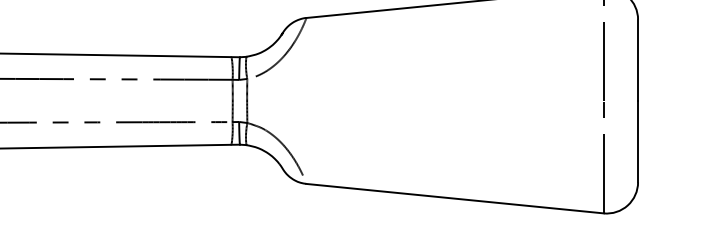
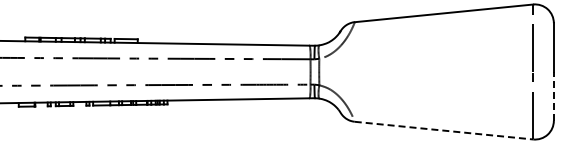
line: (637, 140) -> (553, 95), solid -> dashed
line: (455, 198) -> (444, 130), solid -> dashed

